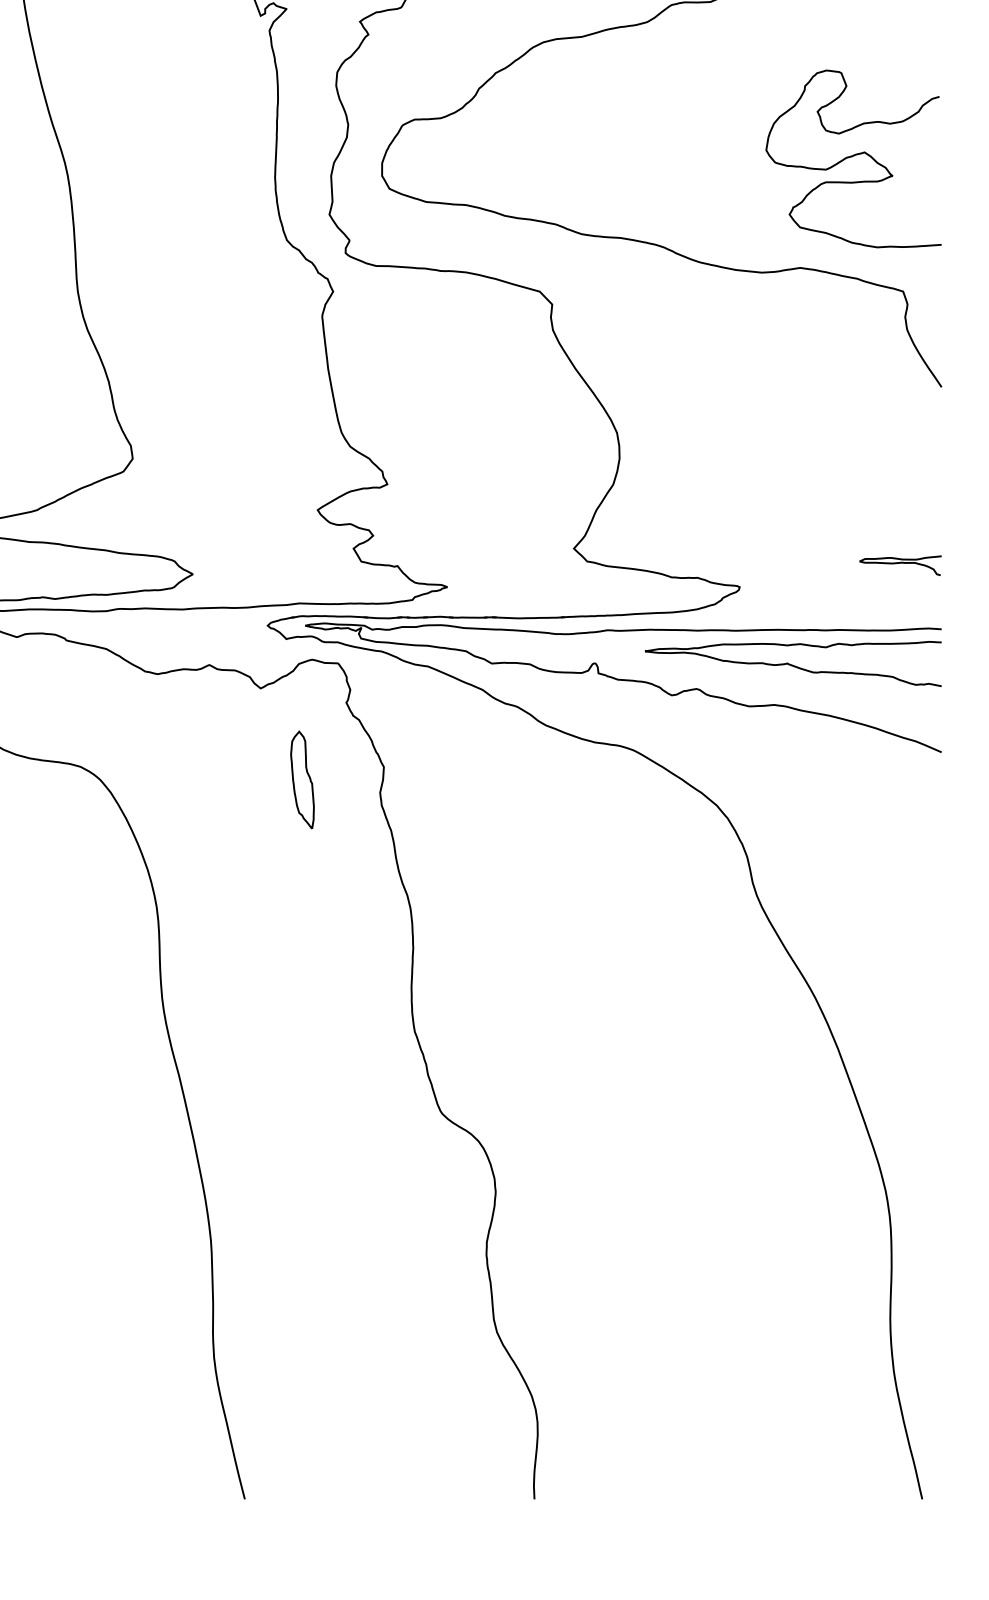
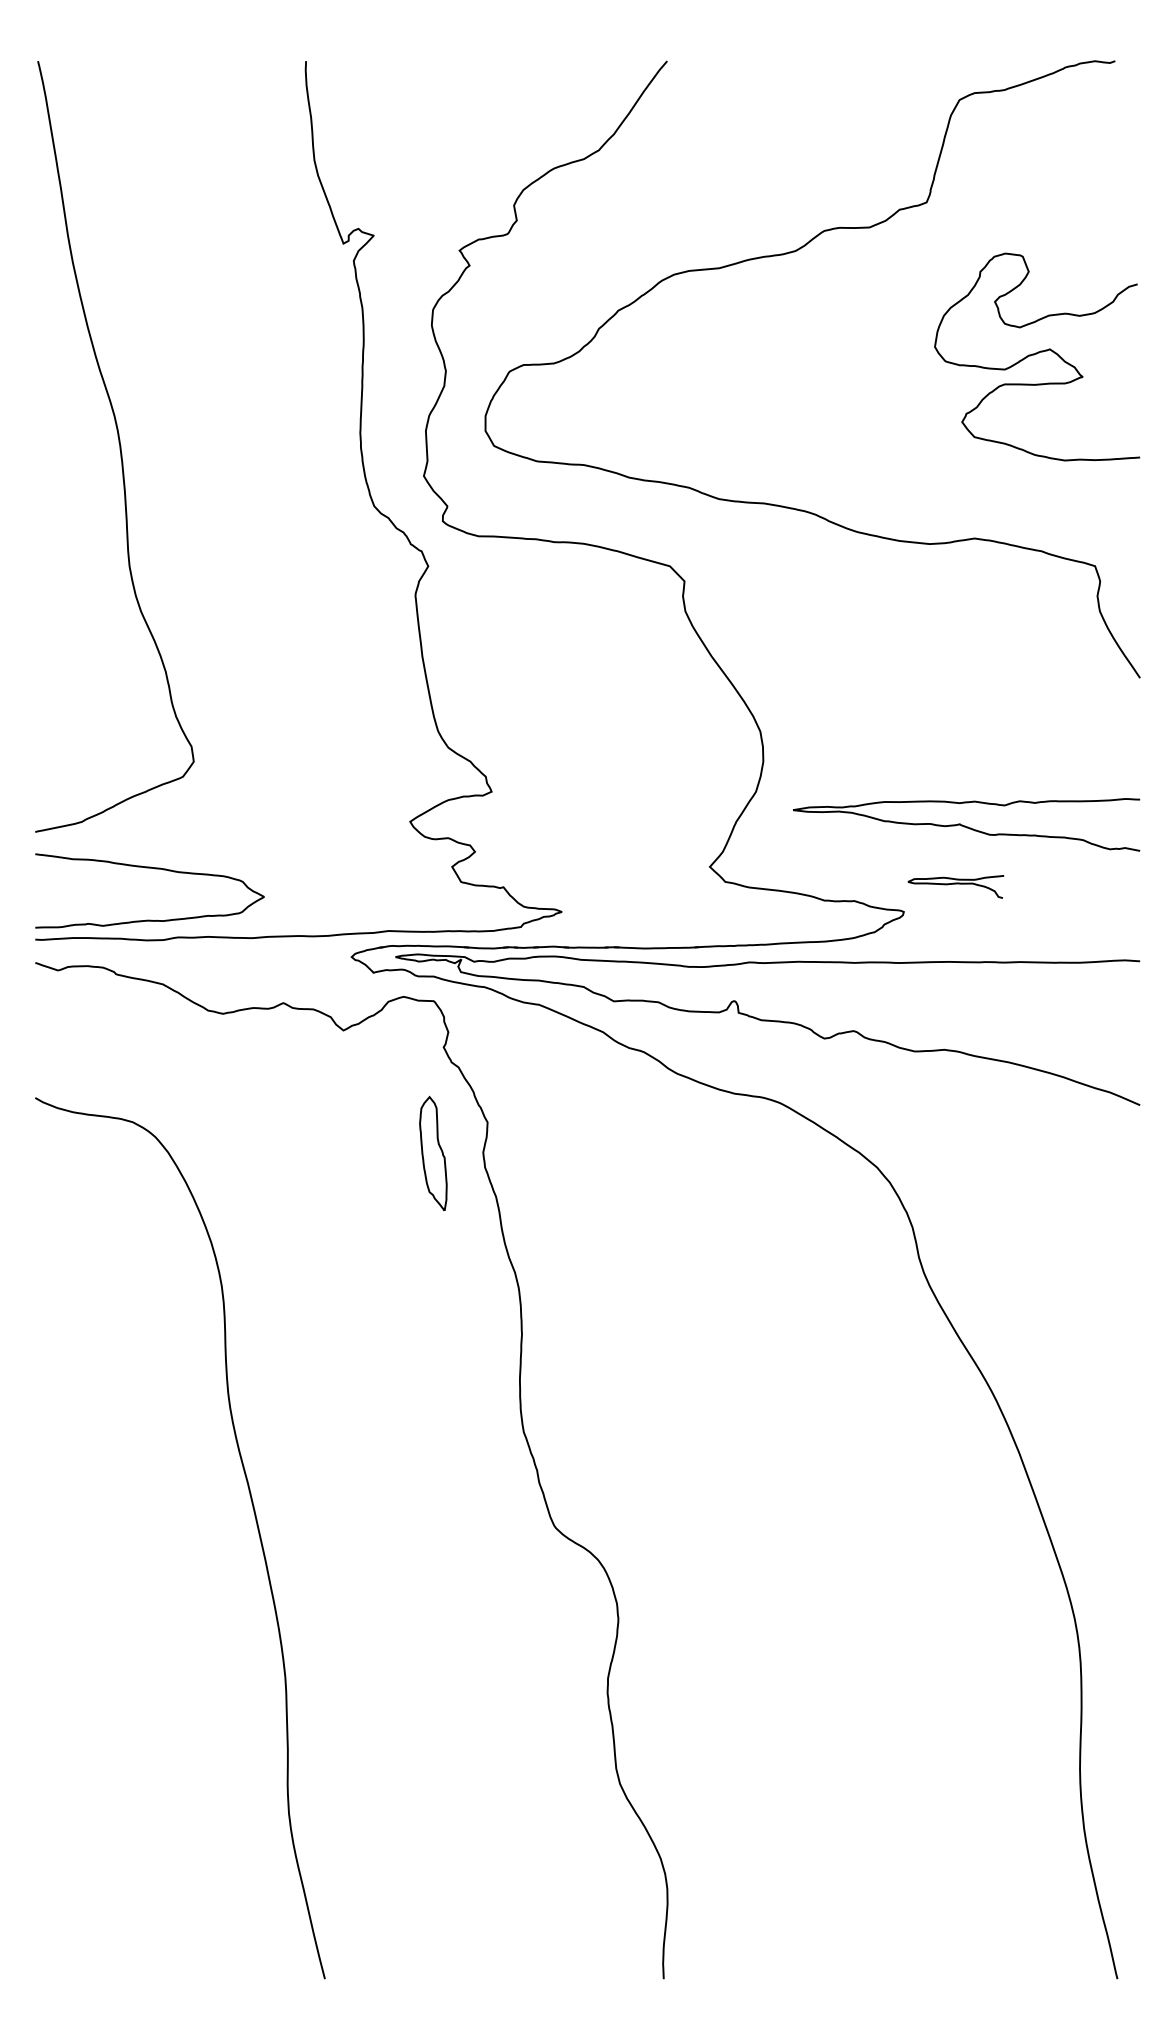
curve: (853, 156) -> (1036, 354), moved
curve: (900, 563) -> (955, 884), moved
curve: (792, 664) -> (965, 825), moved
part: (302, 779) -> (433, 1152), moved

